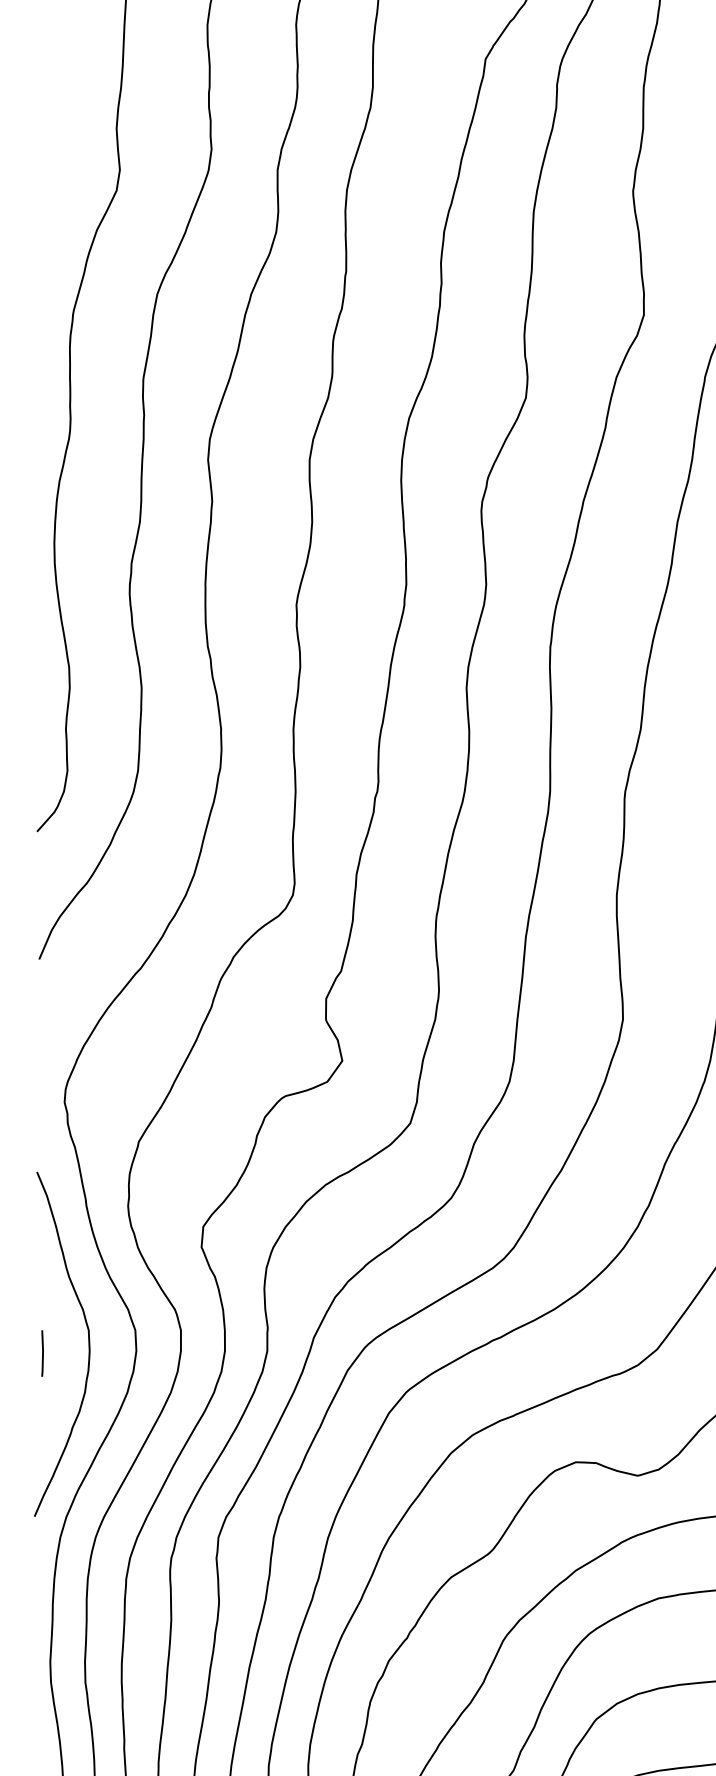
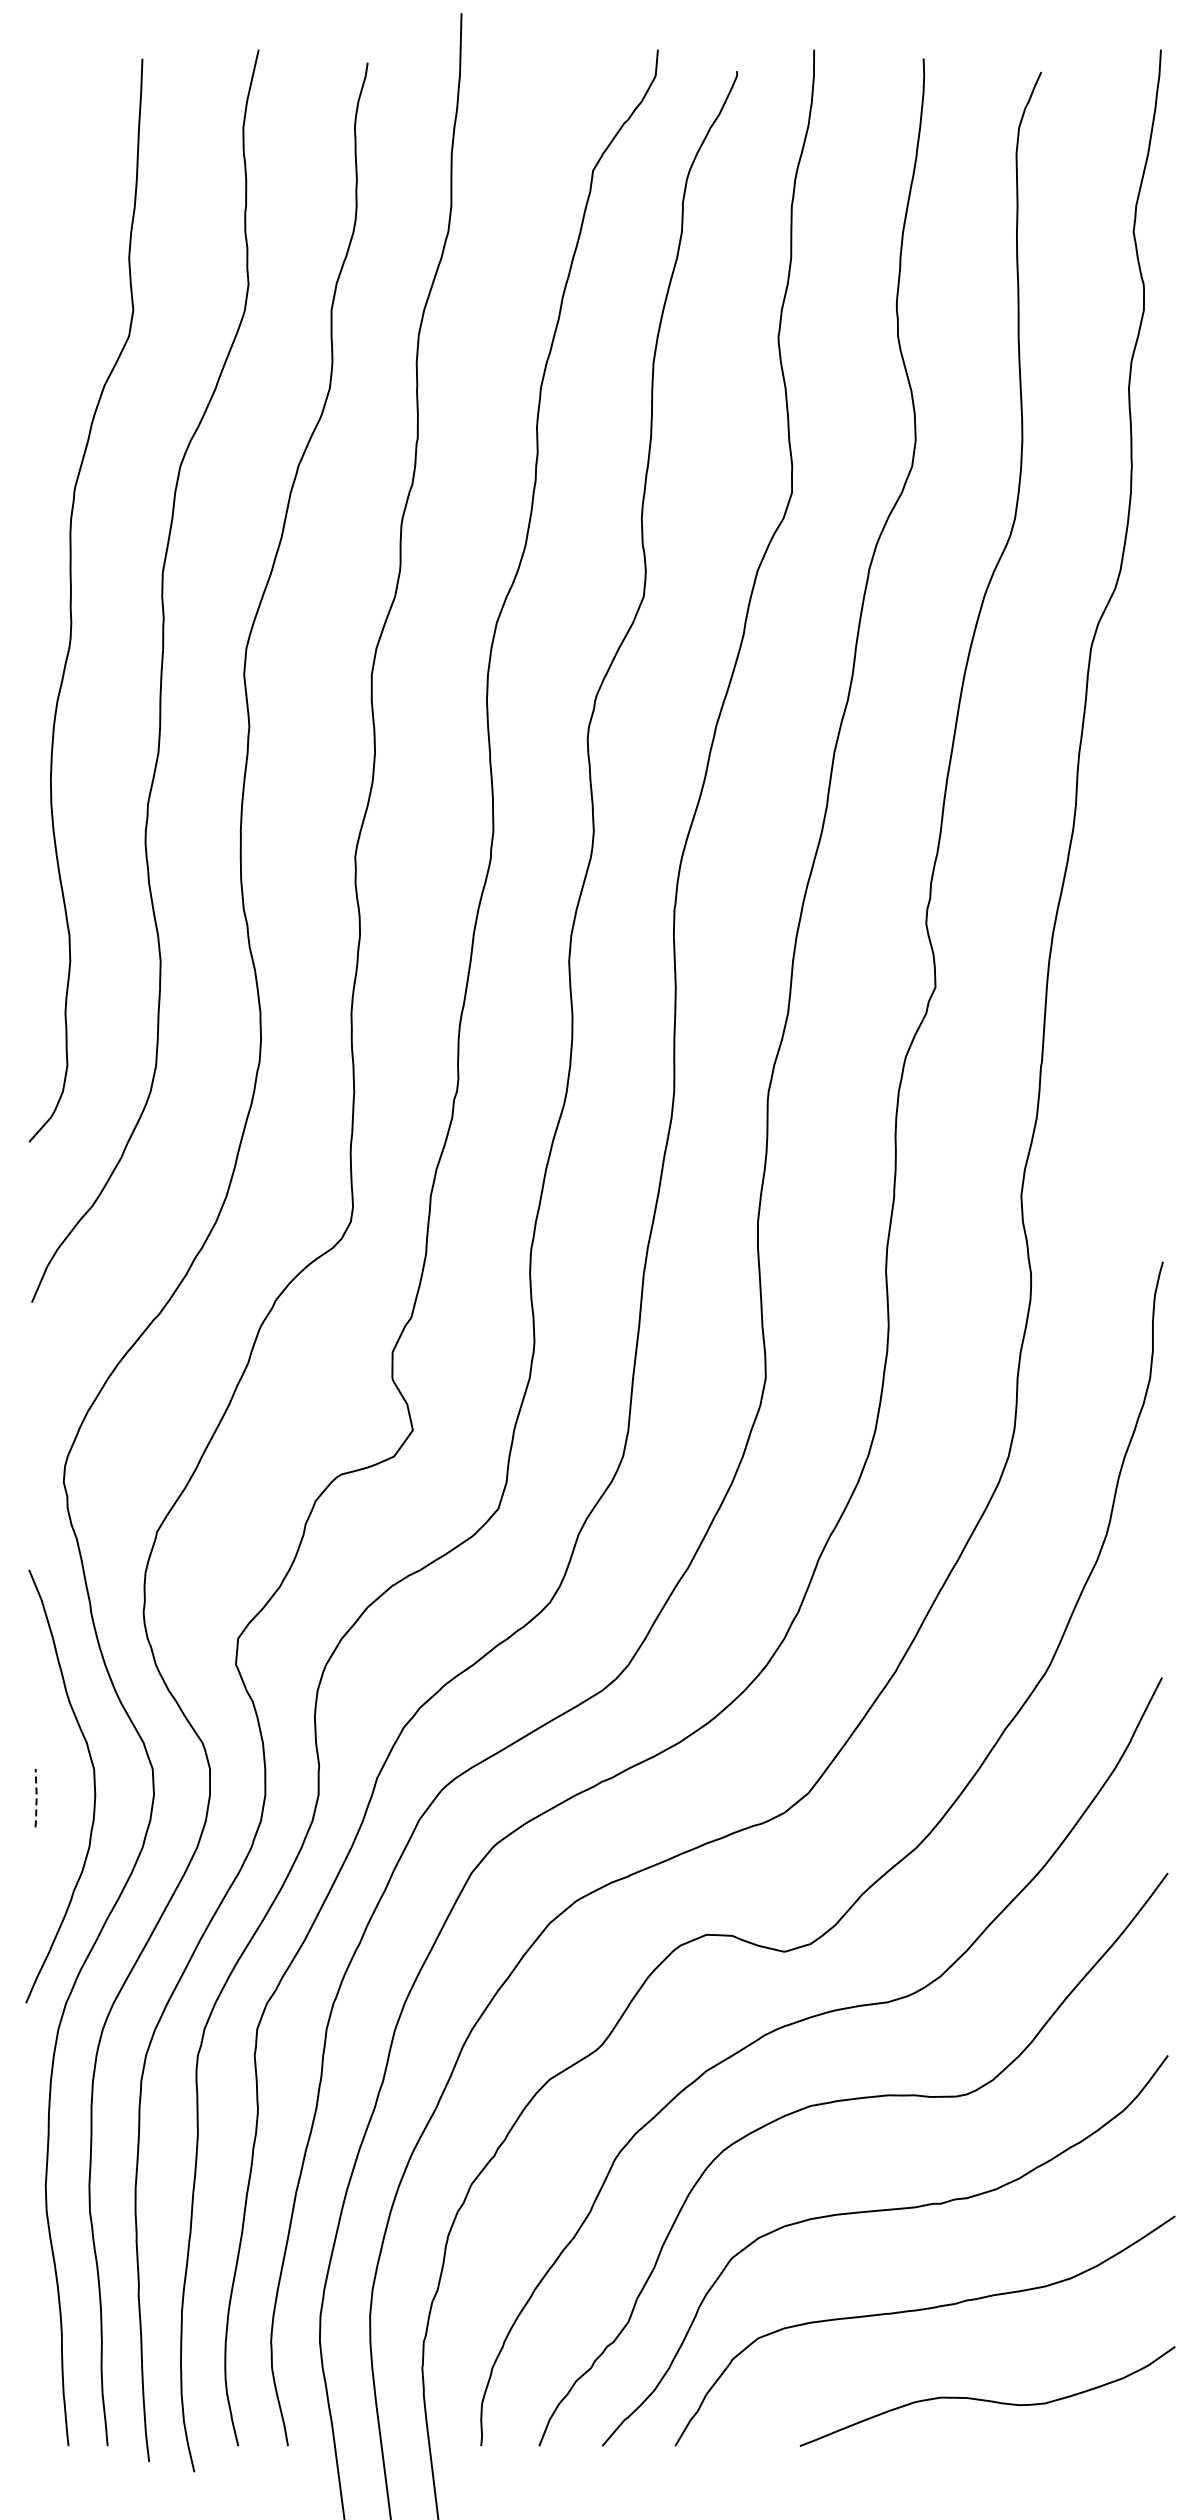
line: (42, 1353) -> (36, 1797), solid -> dashed

